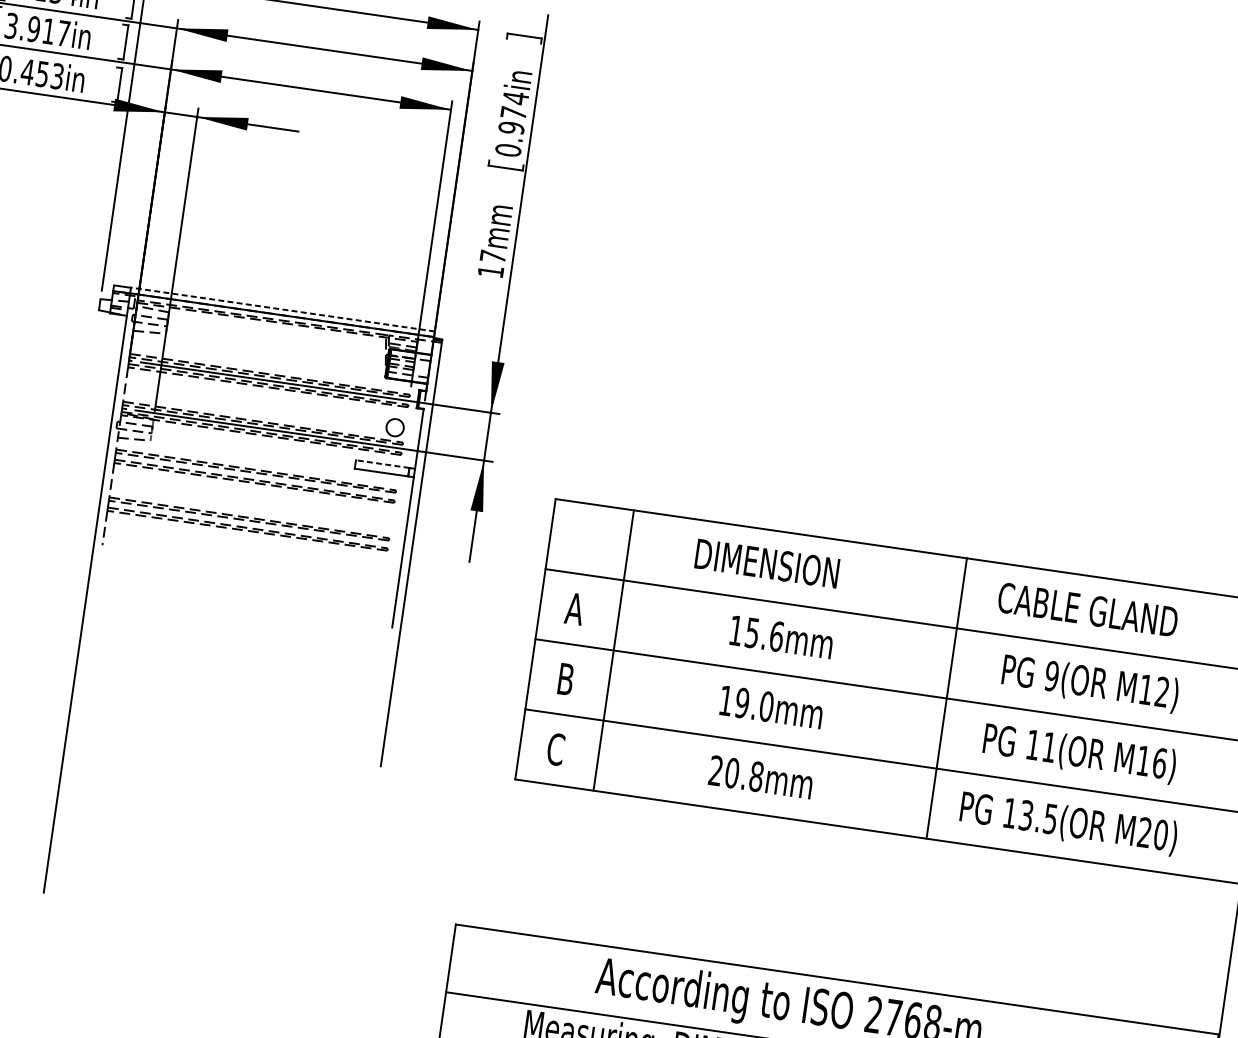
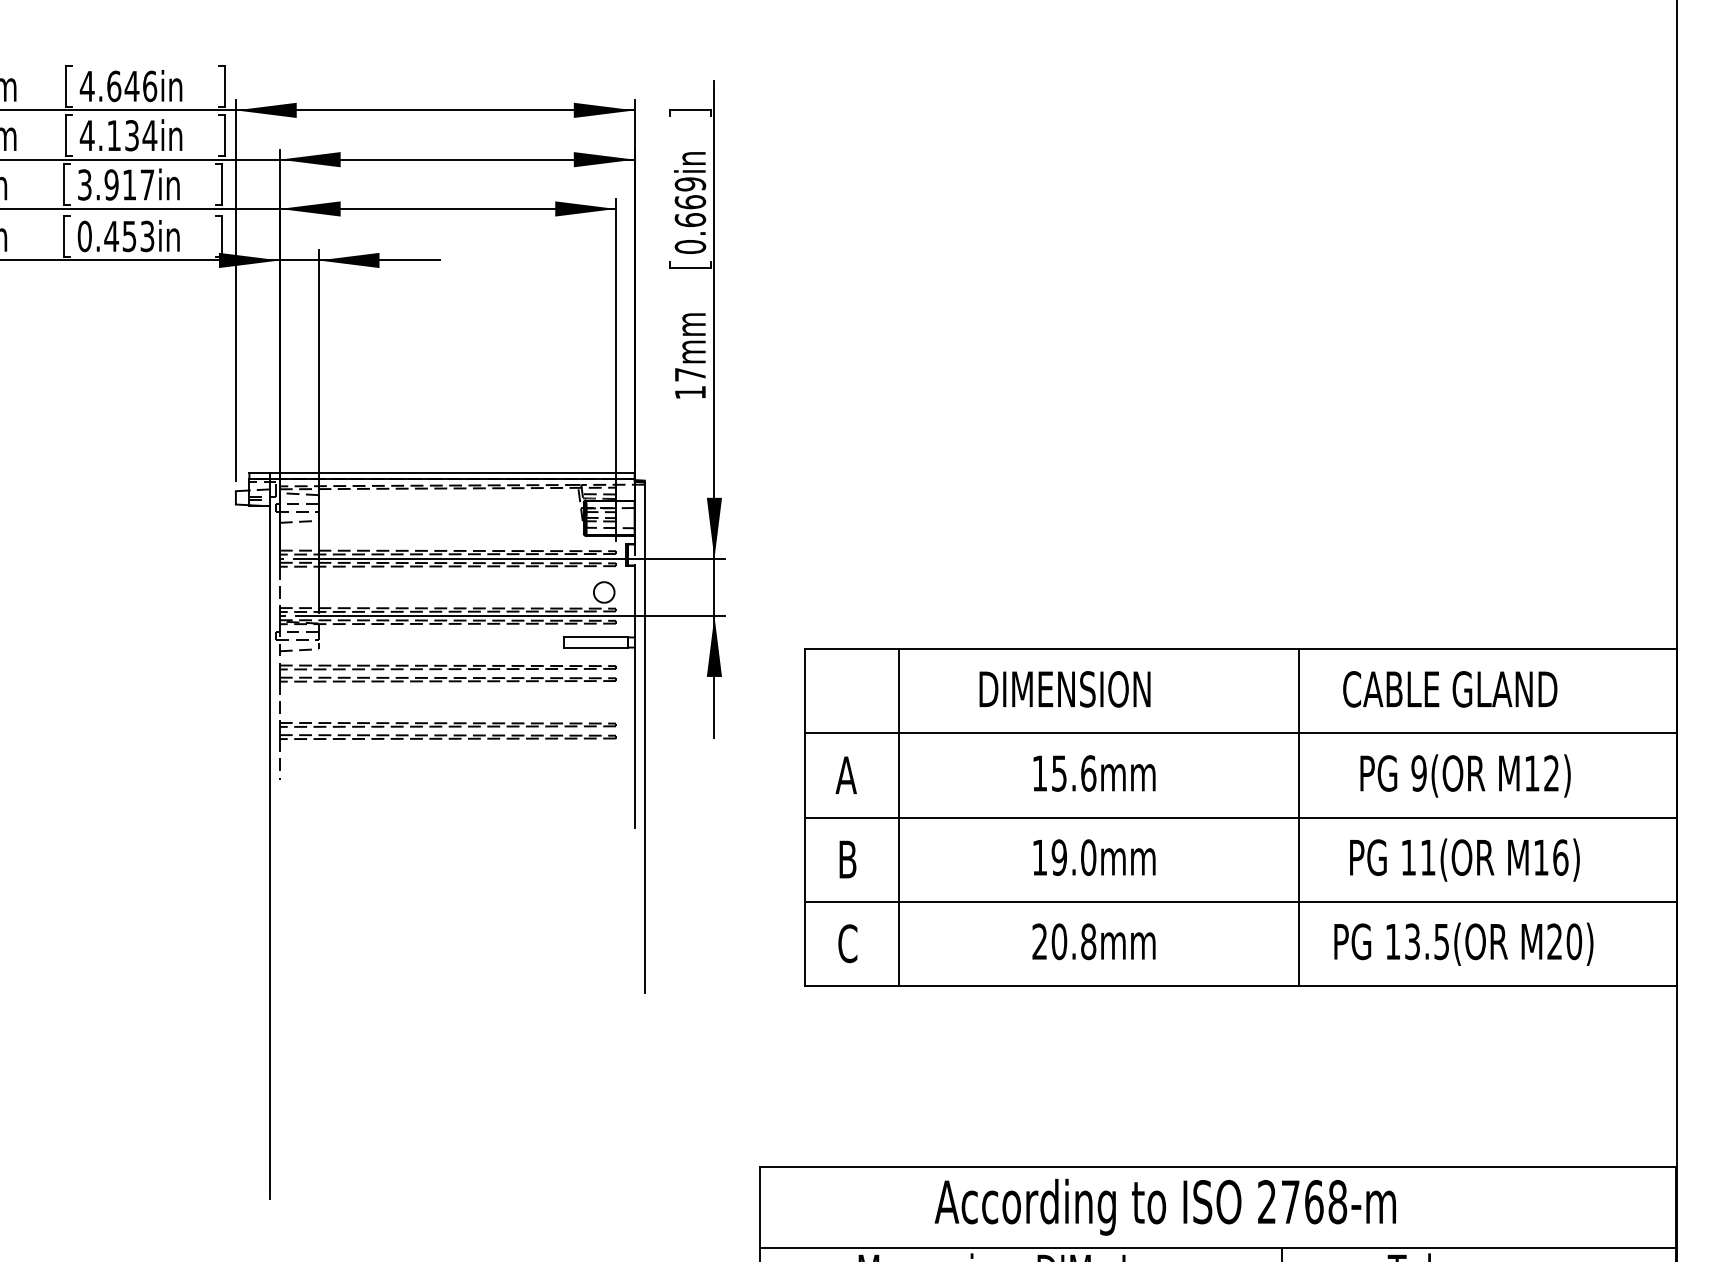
text: (513, 113) -> (690, 202), 0.974in -> 0.669in
line: (282, 309) -> (451, 472), dashed -> solid
line: (382, 464) -> (595, 637), dashed -> solid

